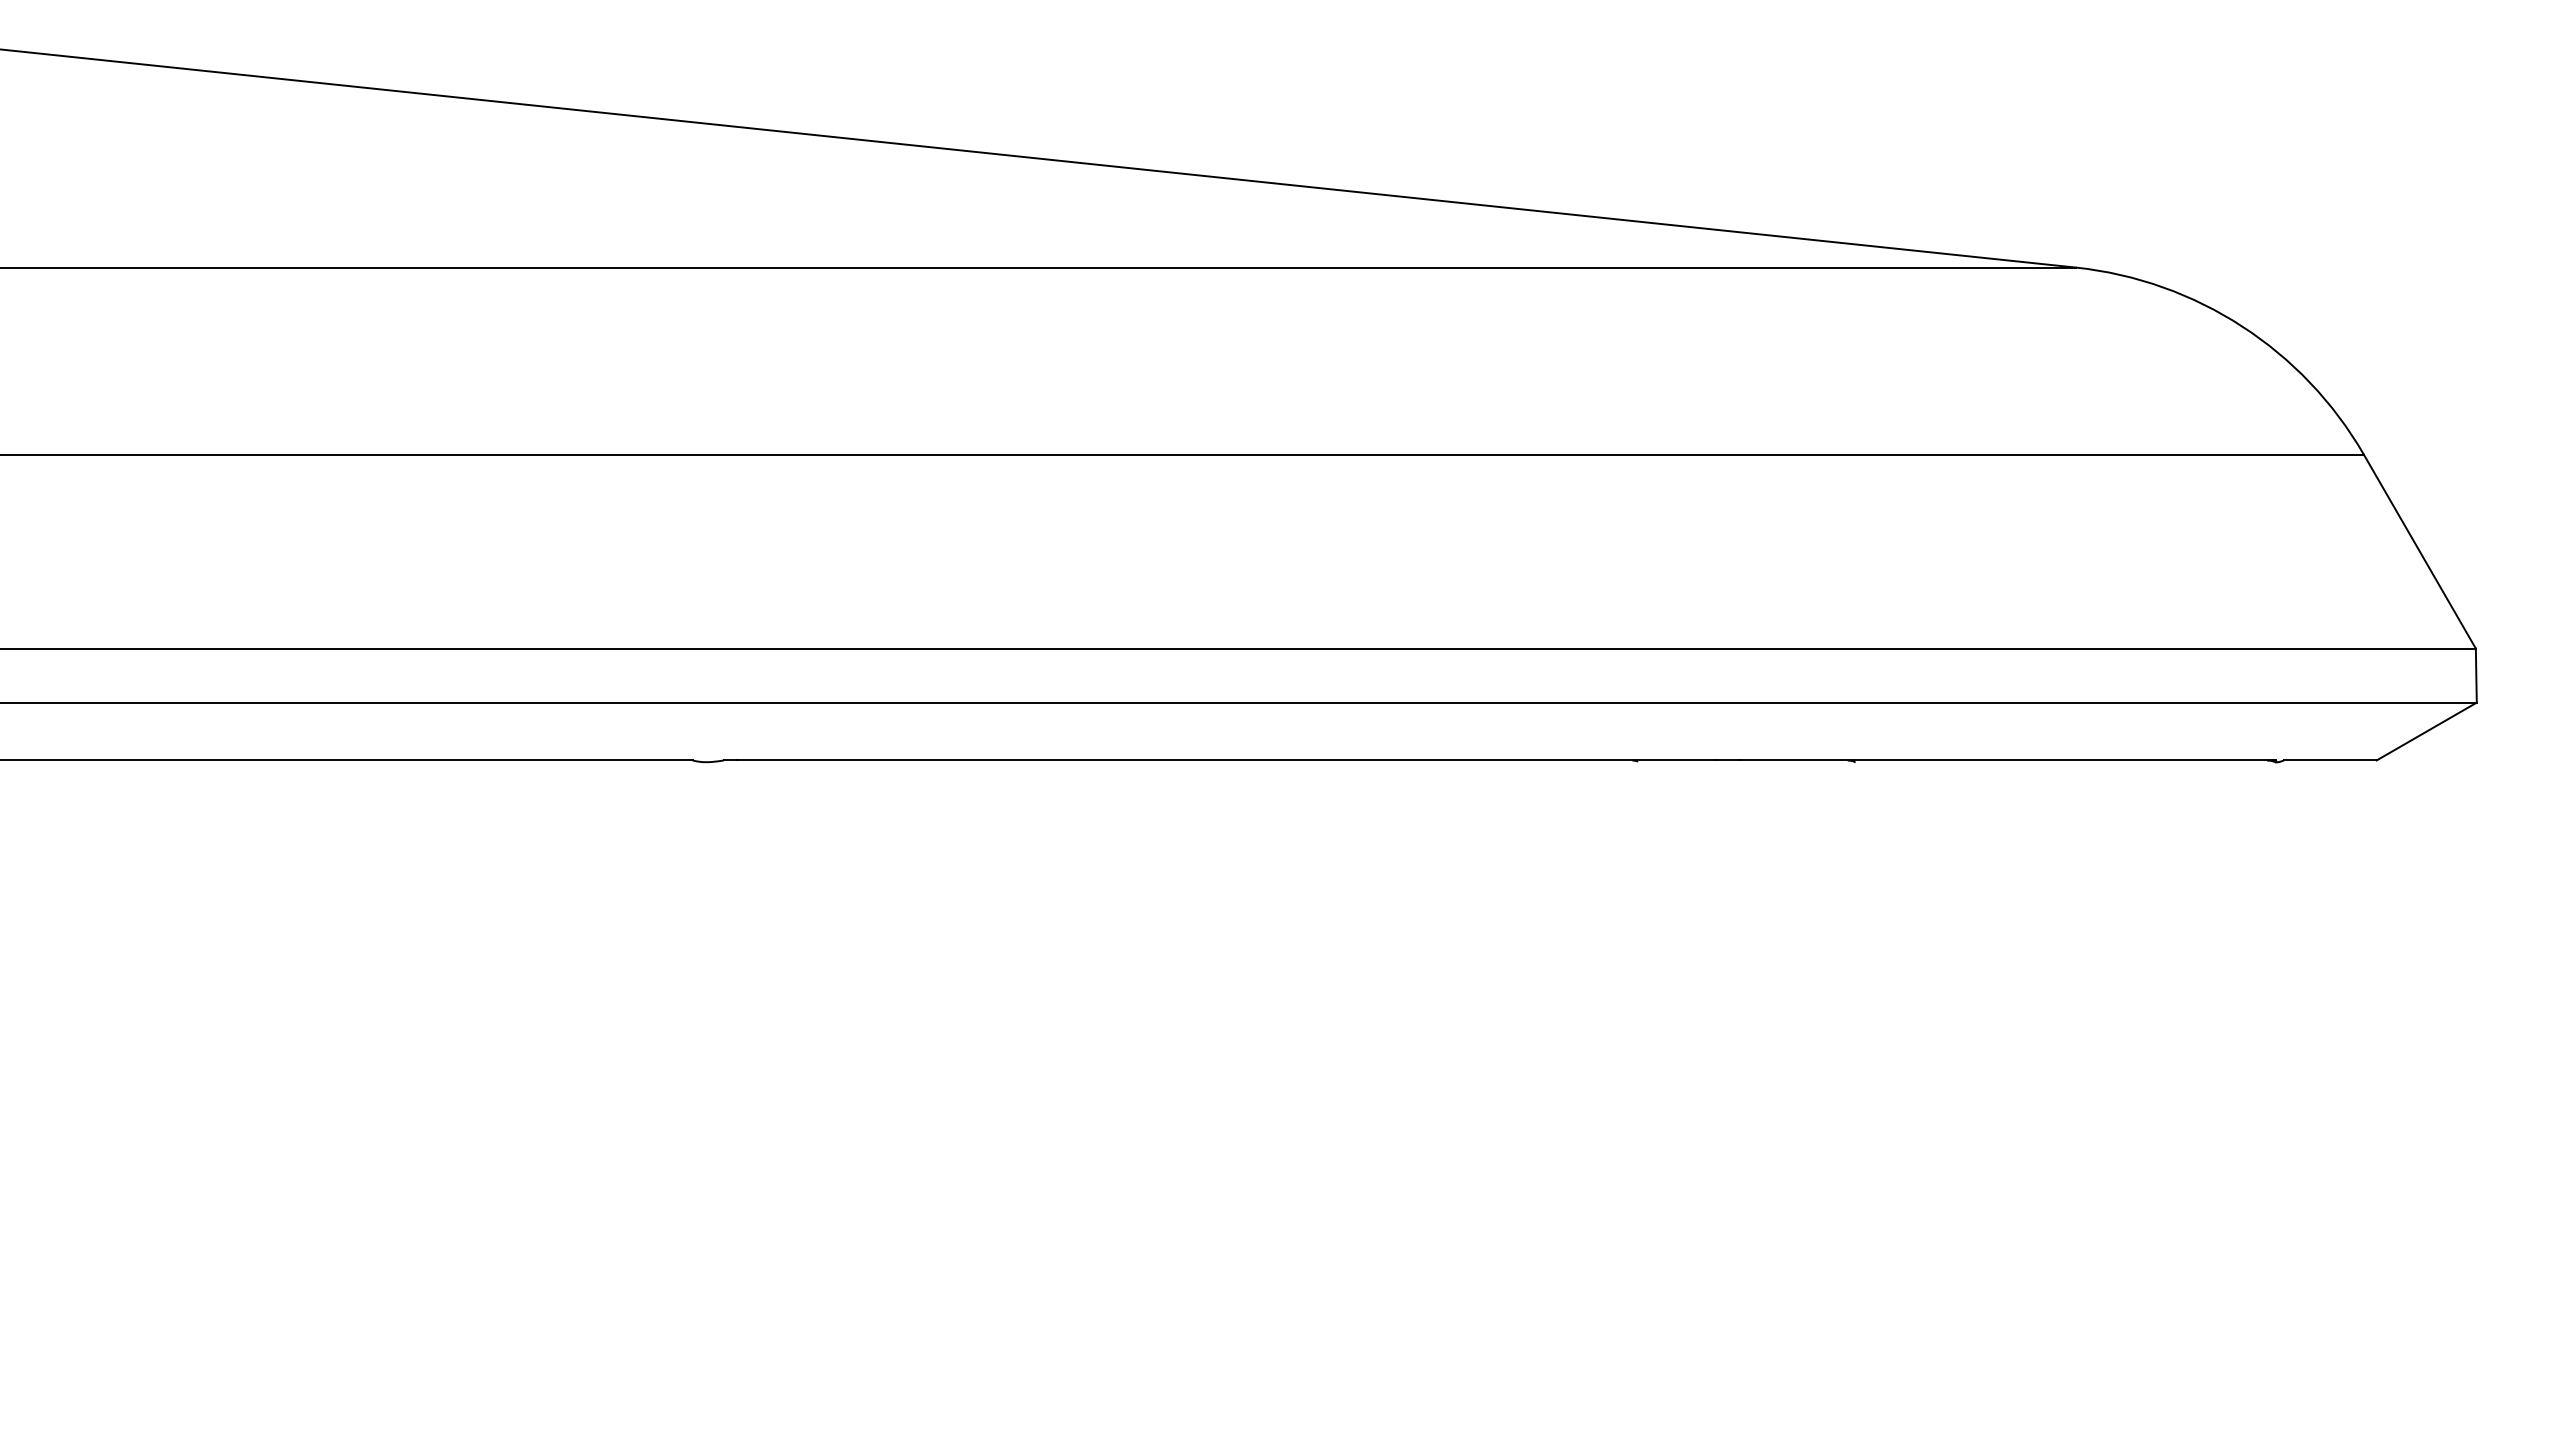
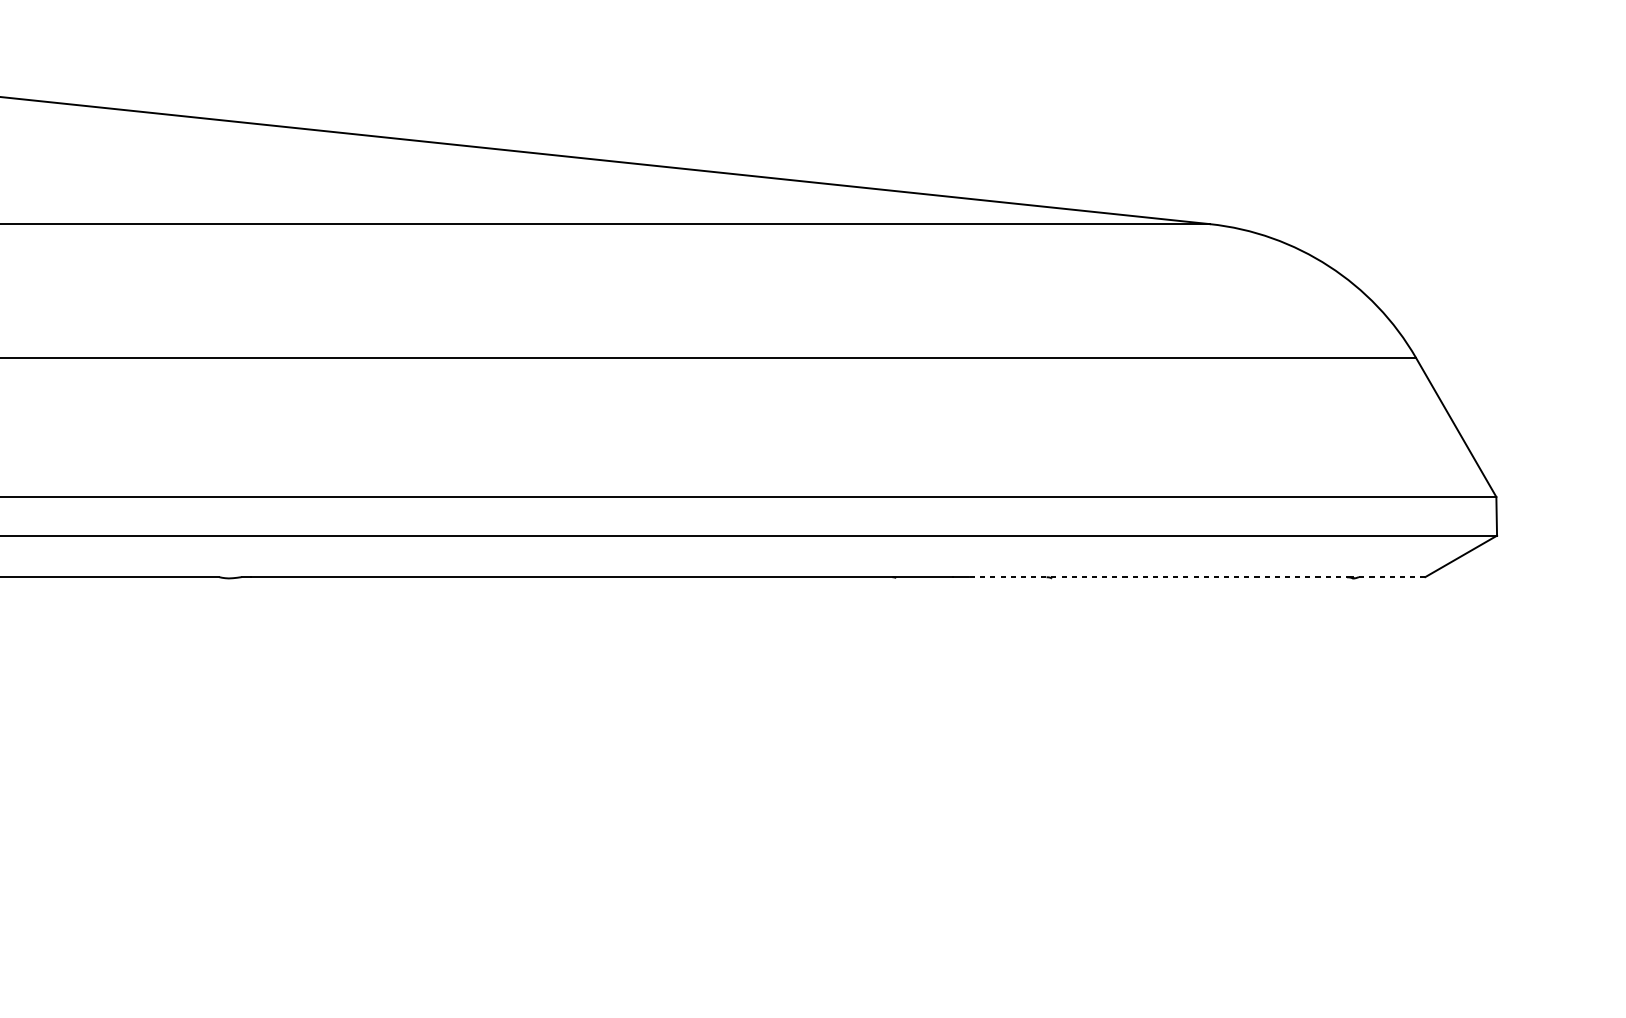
line: (2005, 760) -> (1159, 577), solid -> dashed
line: (2329, 760) -> (1391, 577), solid -> dashed

